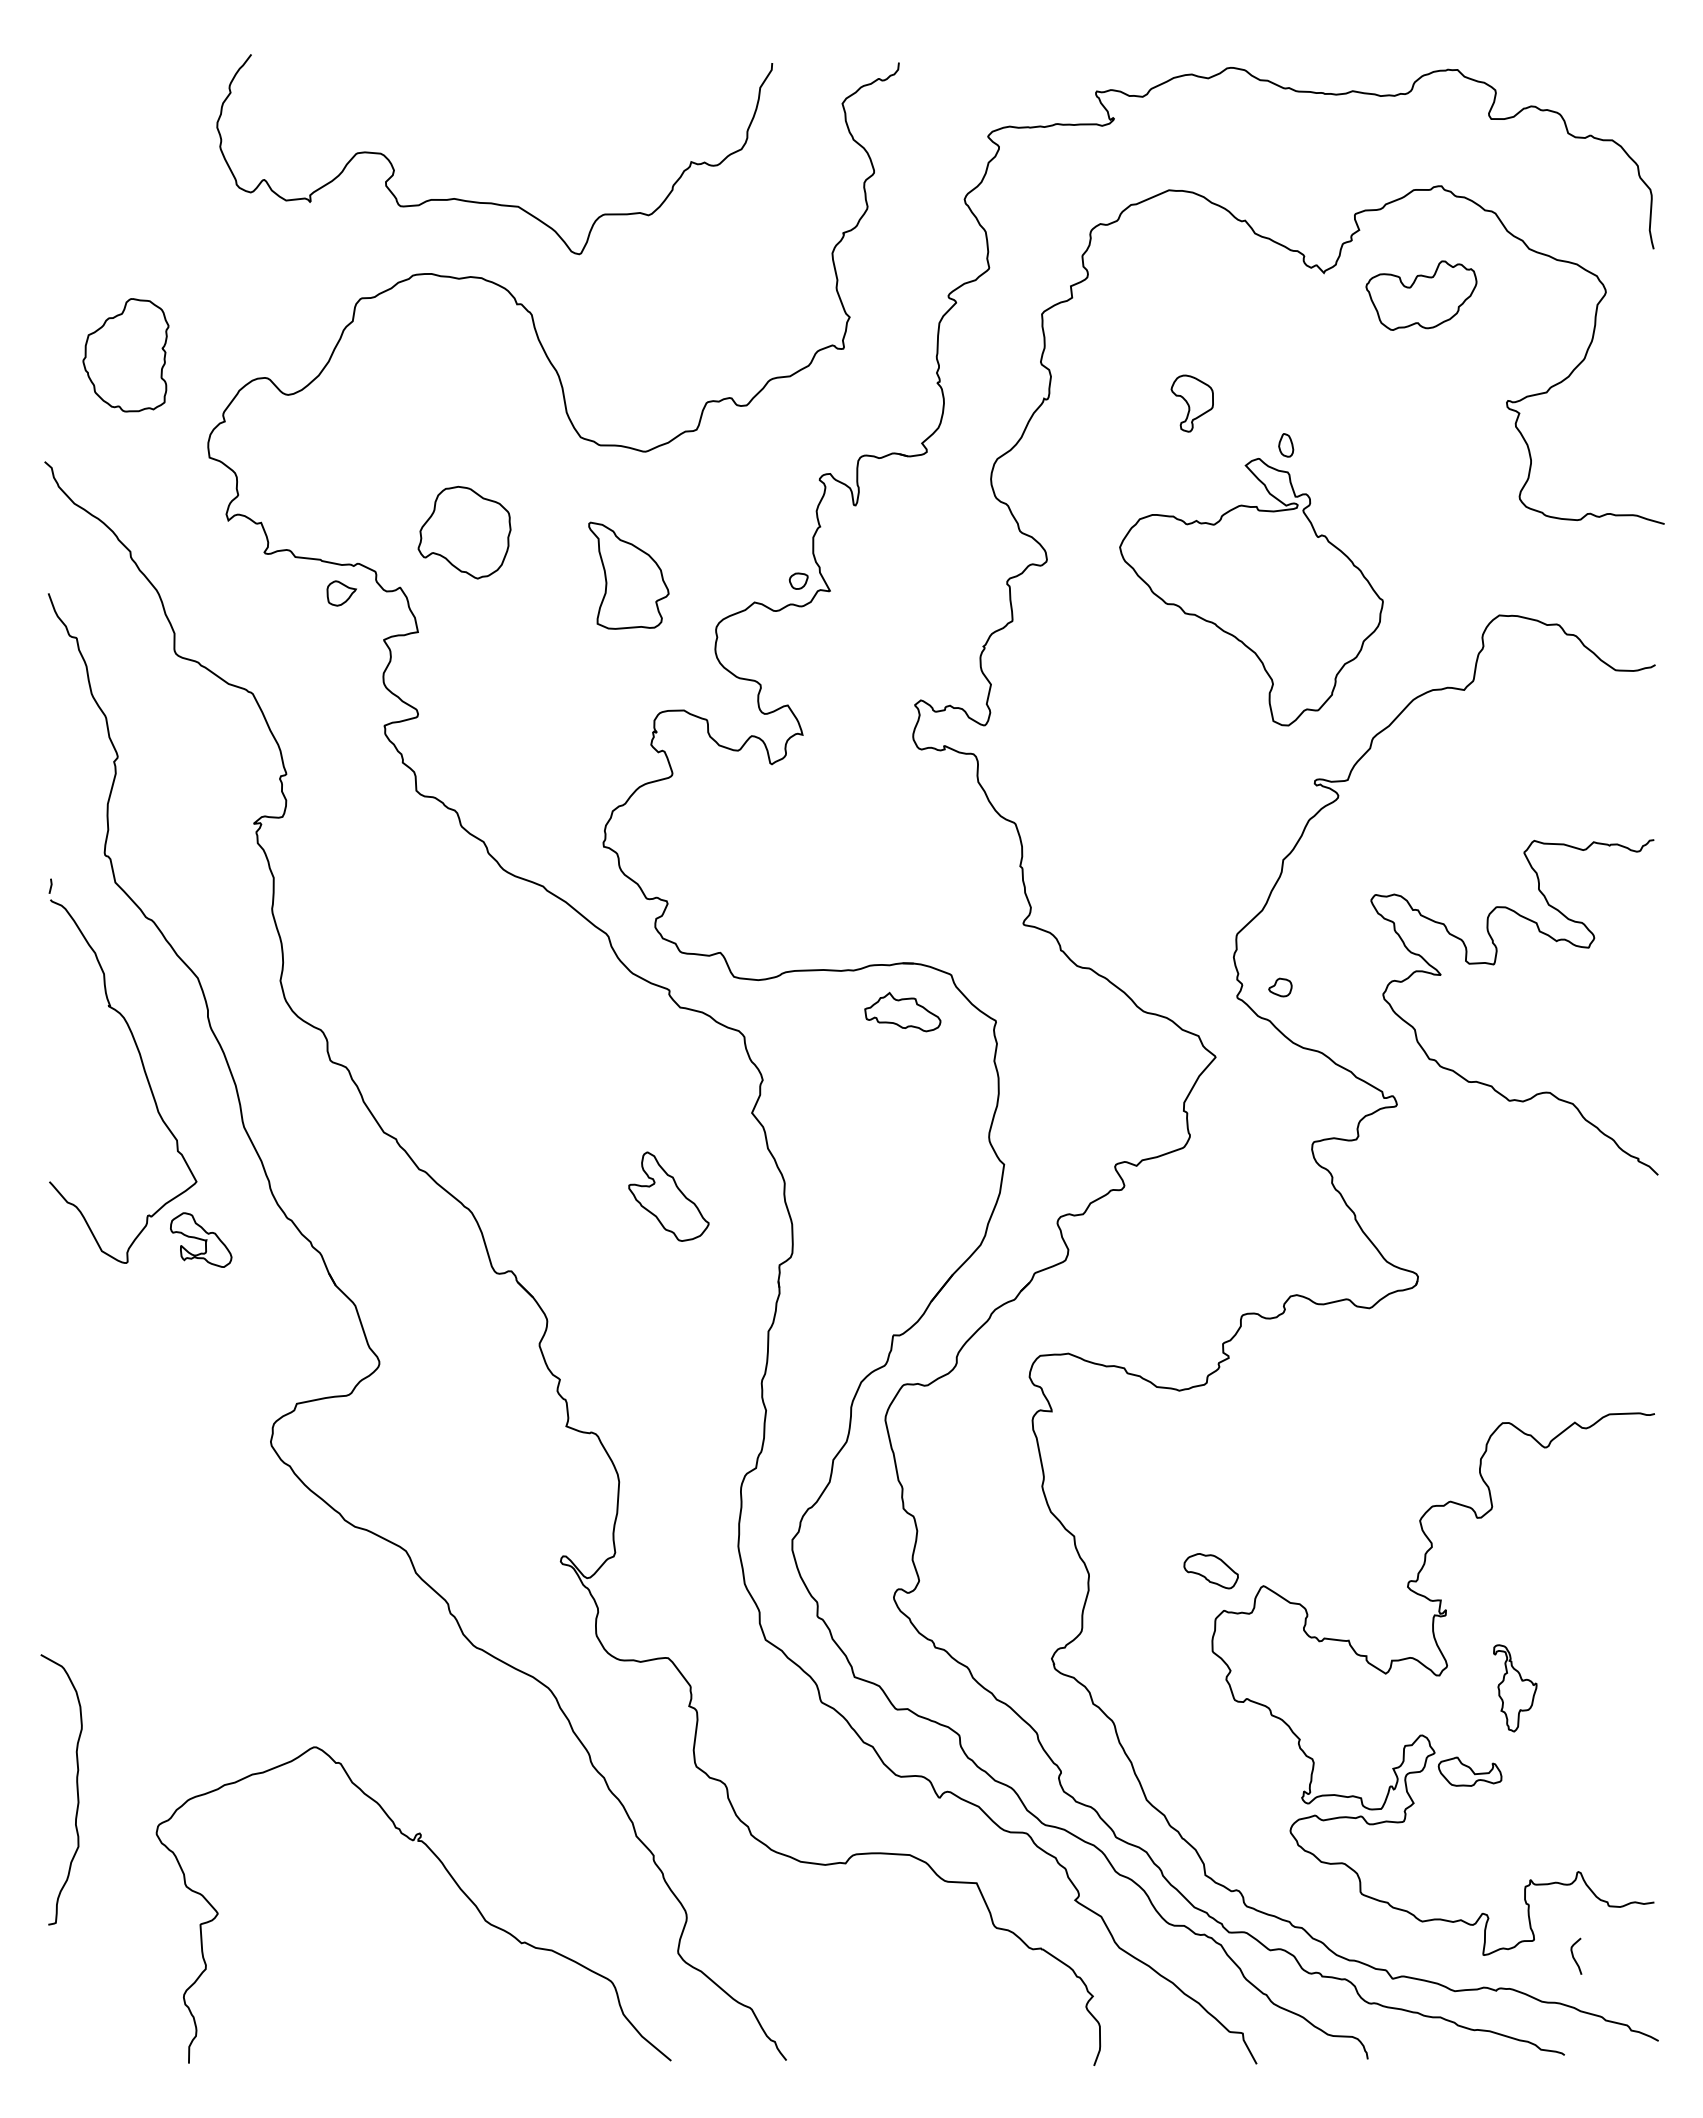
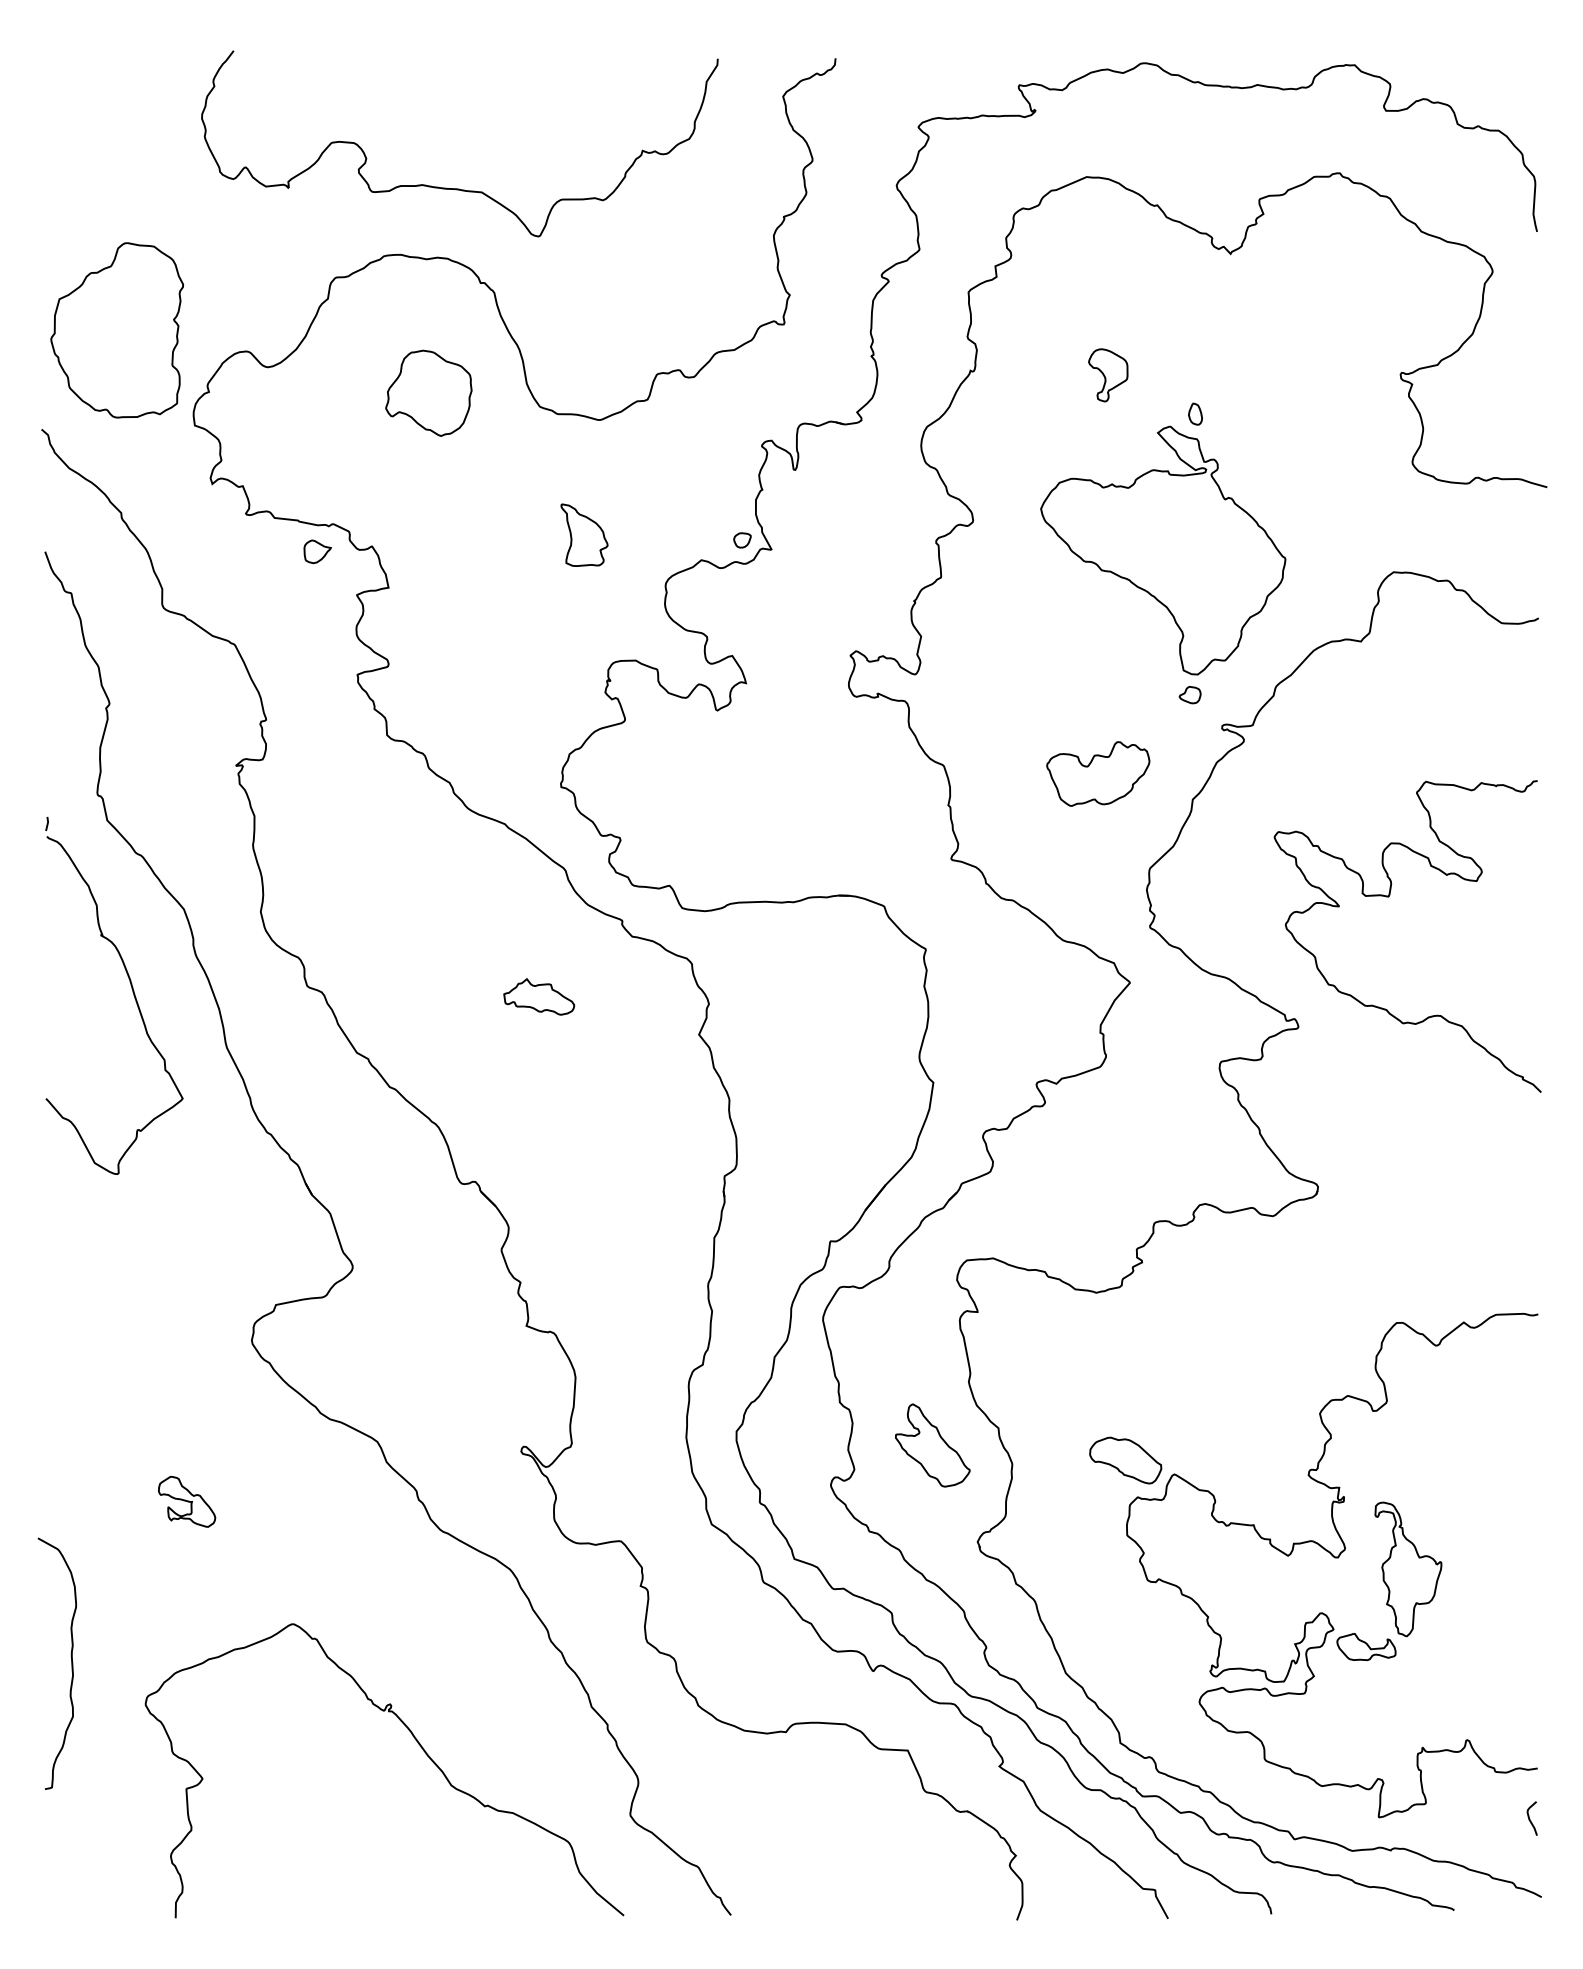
part: (1421, 295) -> (1098, 773), moved
part: (125, 355) -> (116, 330), size x1.67
part: (464, 531) -> (428, 392), moved
part: (628, 574) -> (584, 534), size x0.62
part: (1279, 987) -> (1189, 695), moved
part: (903, 1011) -> (539, 996), moved
part: (668, 1196) -> (932, 1445), moved
part: (201, 1239) -> (187, 1501), moved
part: (1210, 1571) -> (1125, 1460), size x1.43
part: (1515, 1688) -> (1408, 1569), size x1.67
curve: (1574, 1957) -> (1530, 1819), moved

